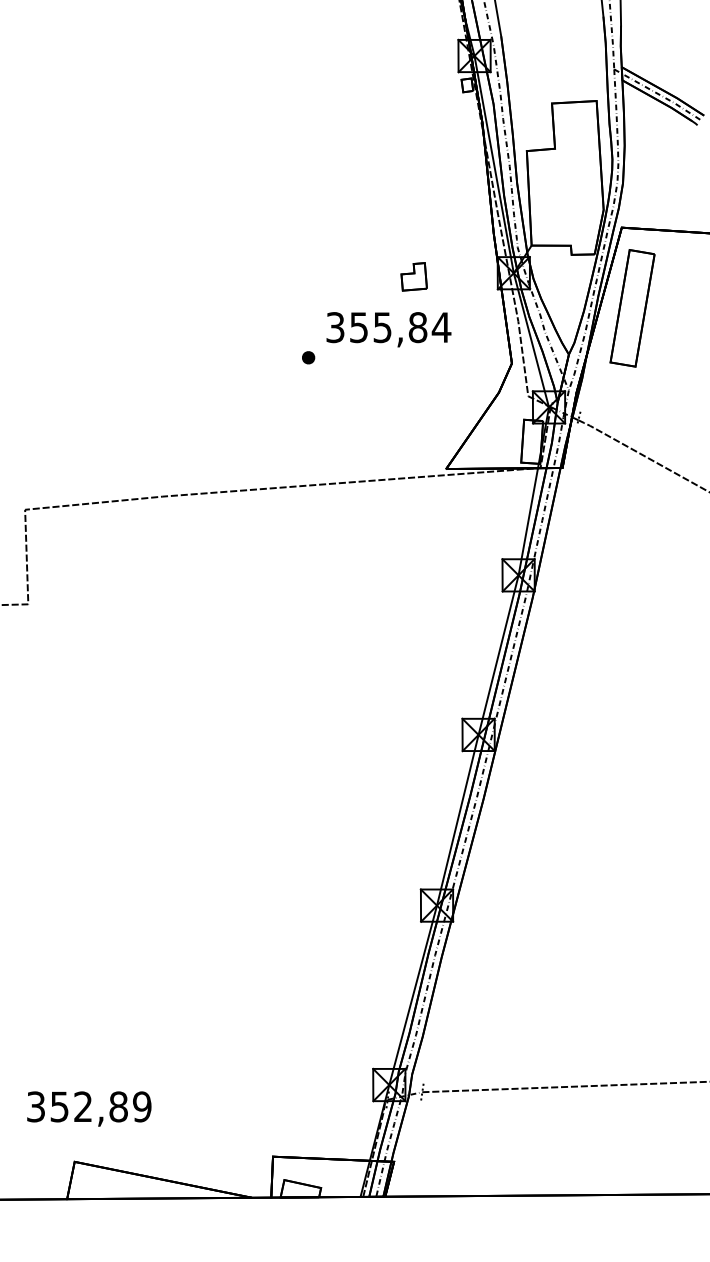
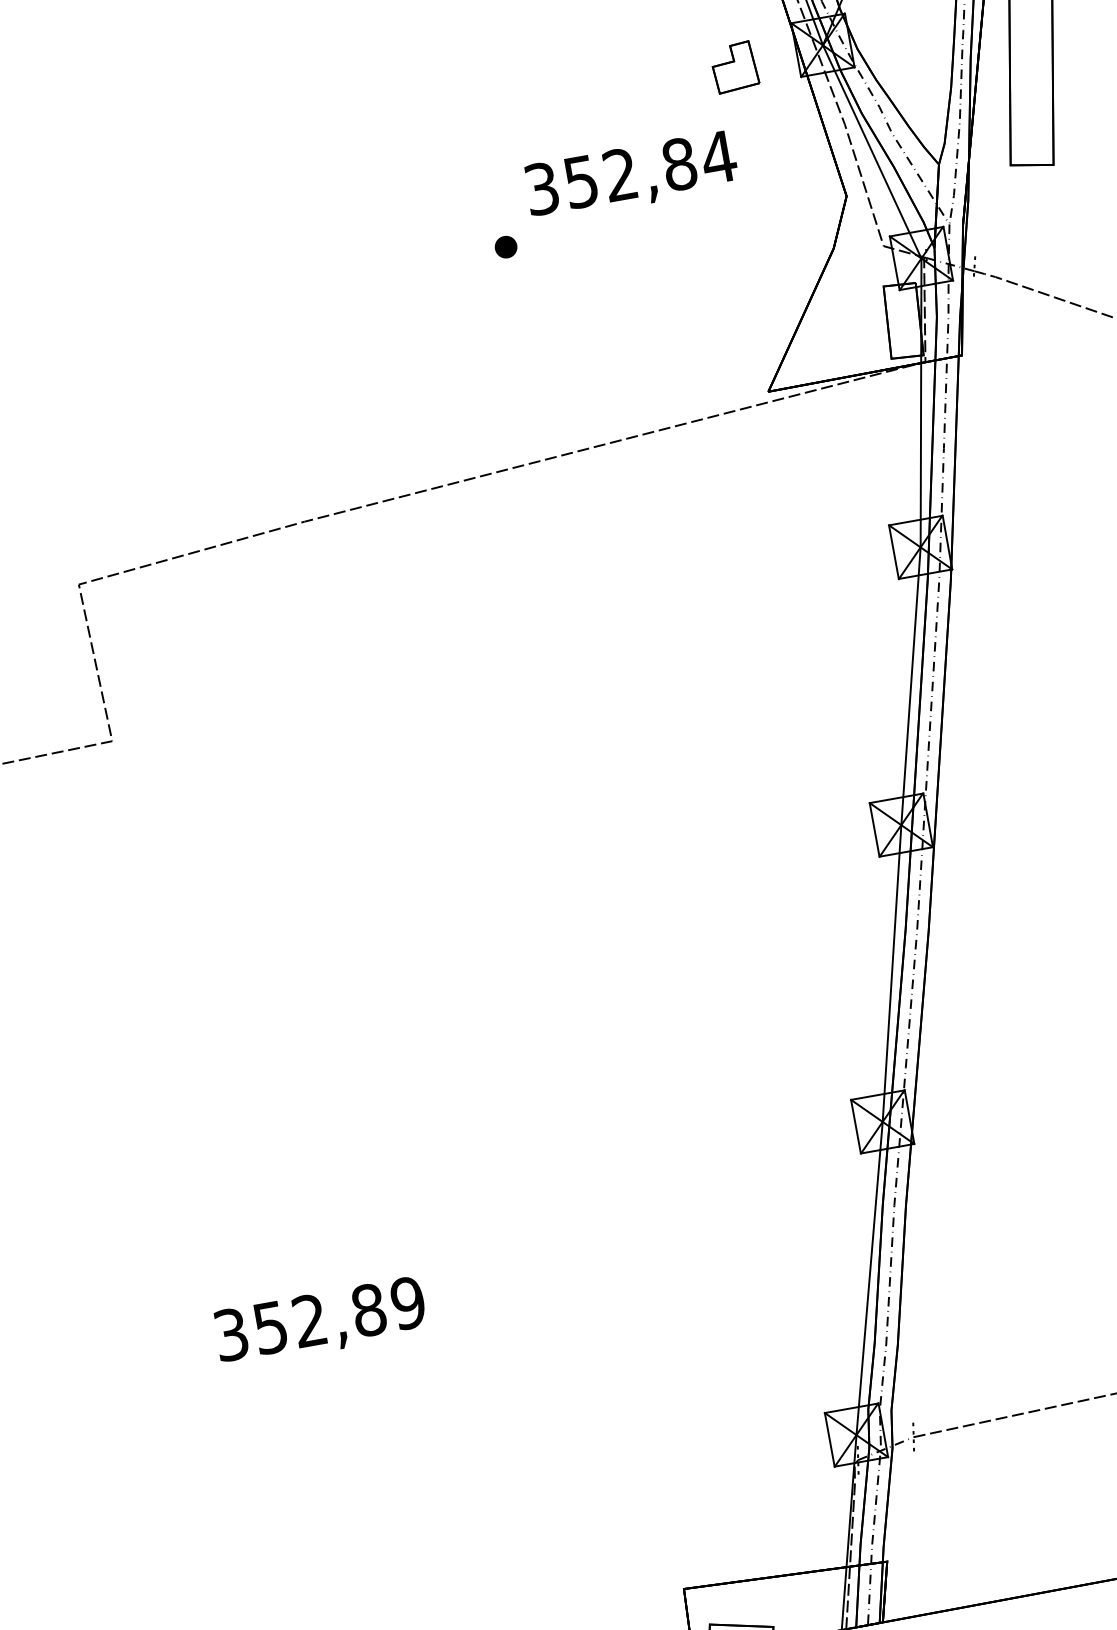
part: (413, 276) -> (733, 66), moved
text: (382, 327) -> (620, 174), 355,84 -> 352,84
text: (89, 1108) -> (320, 1321), moved

